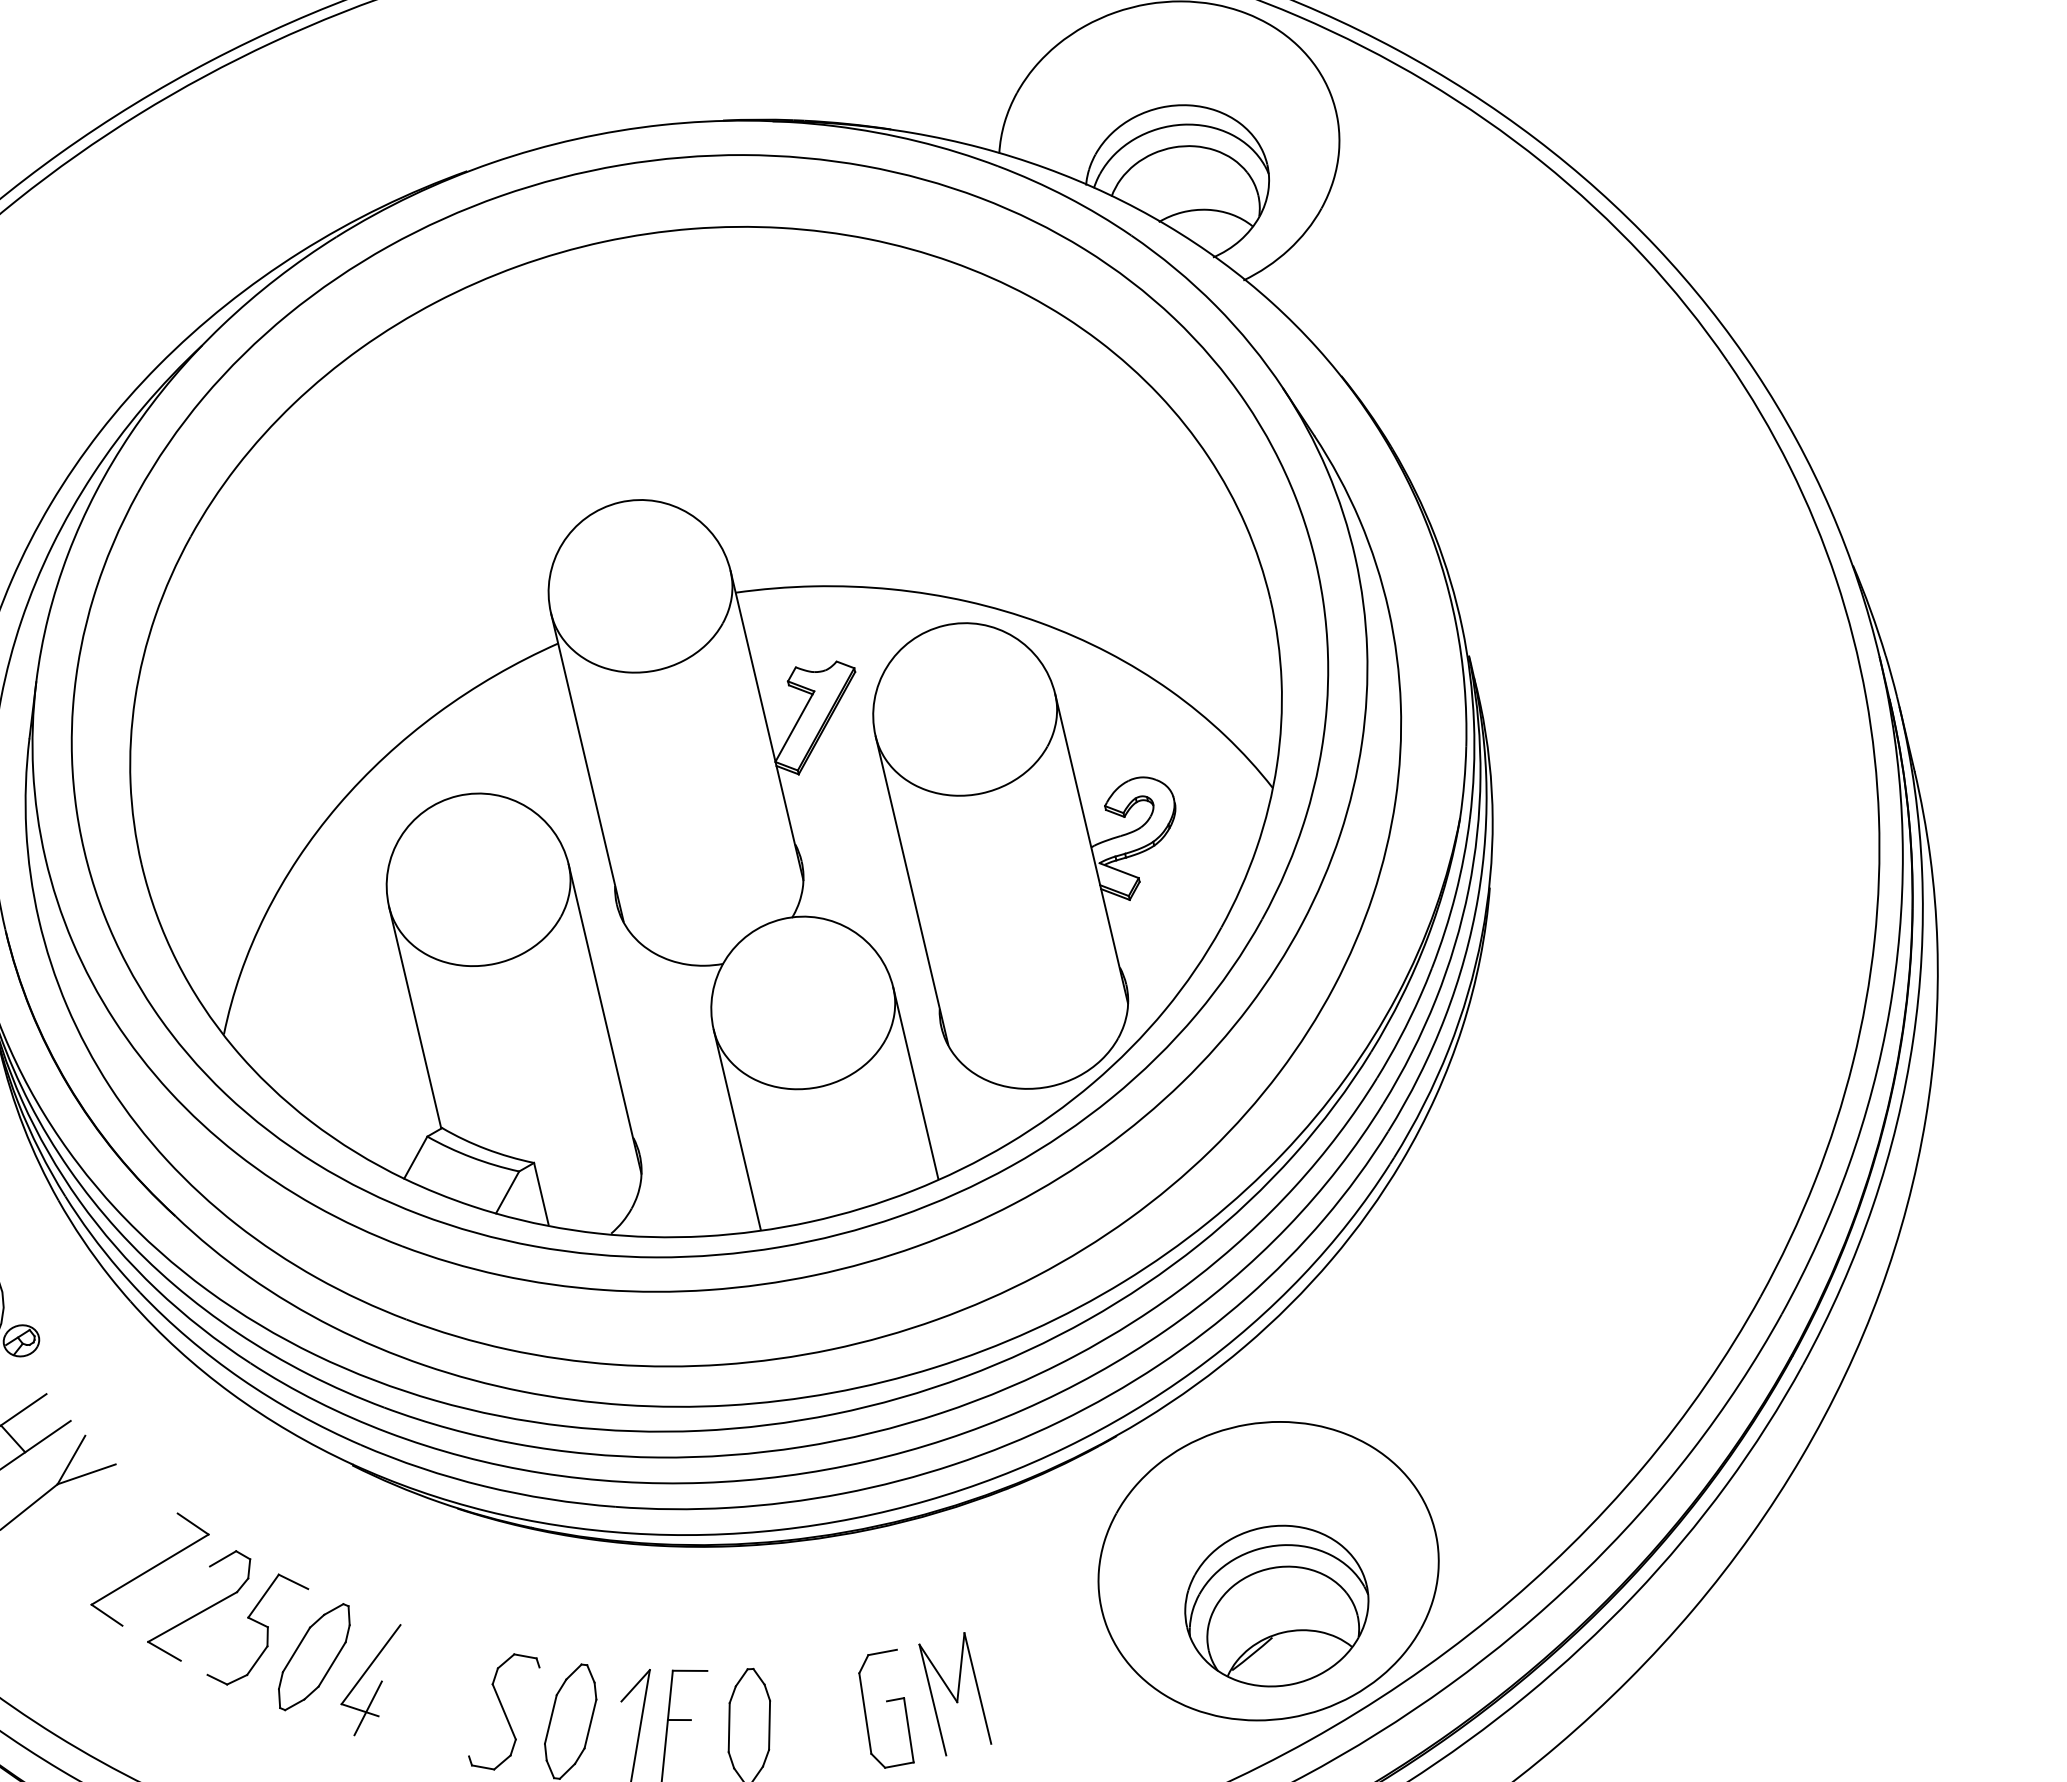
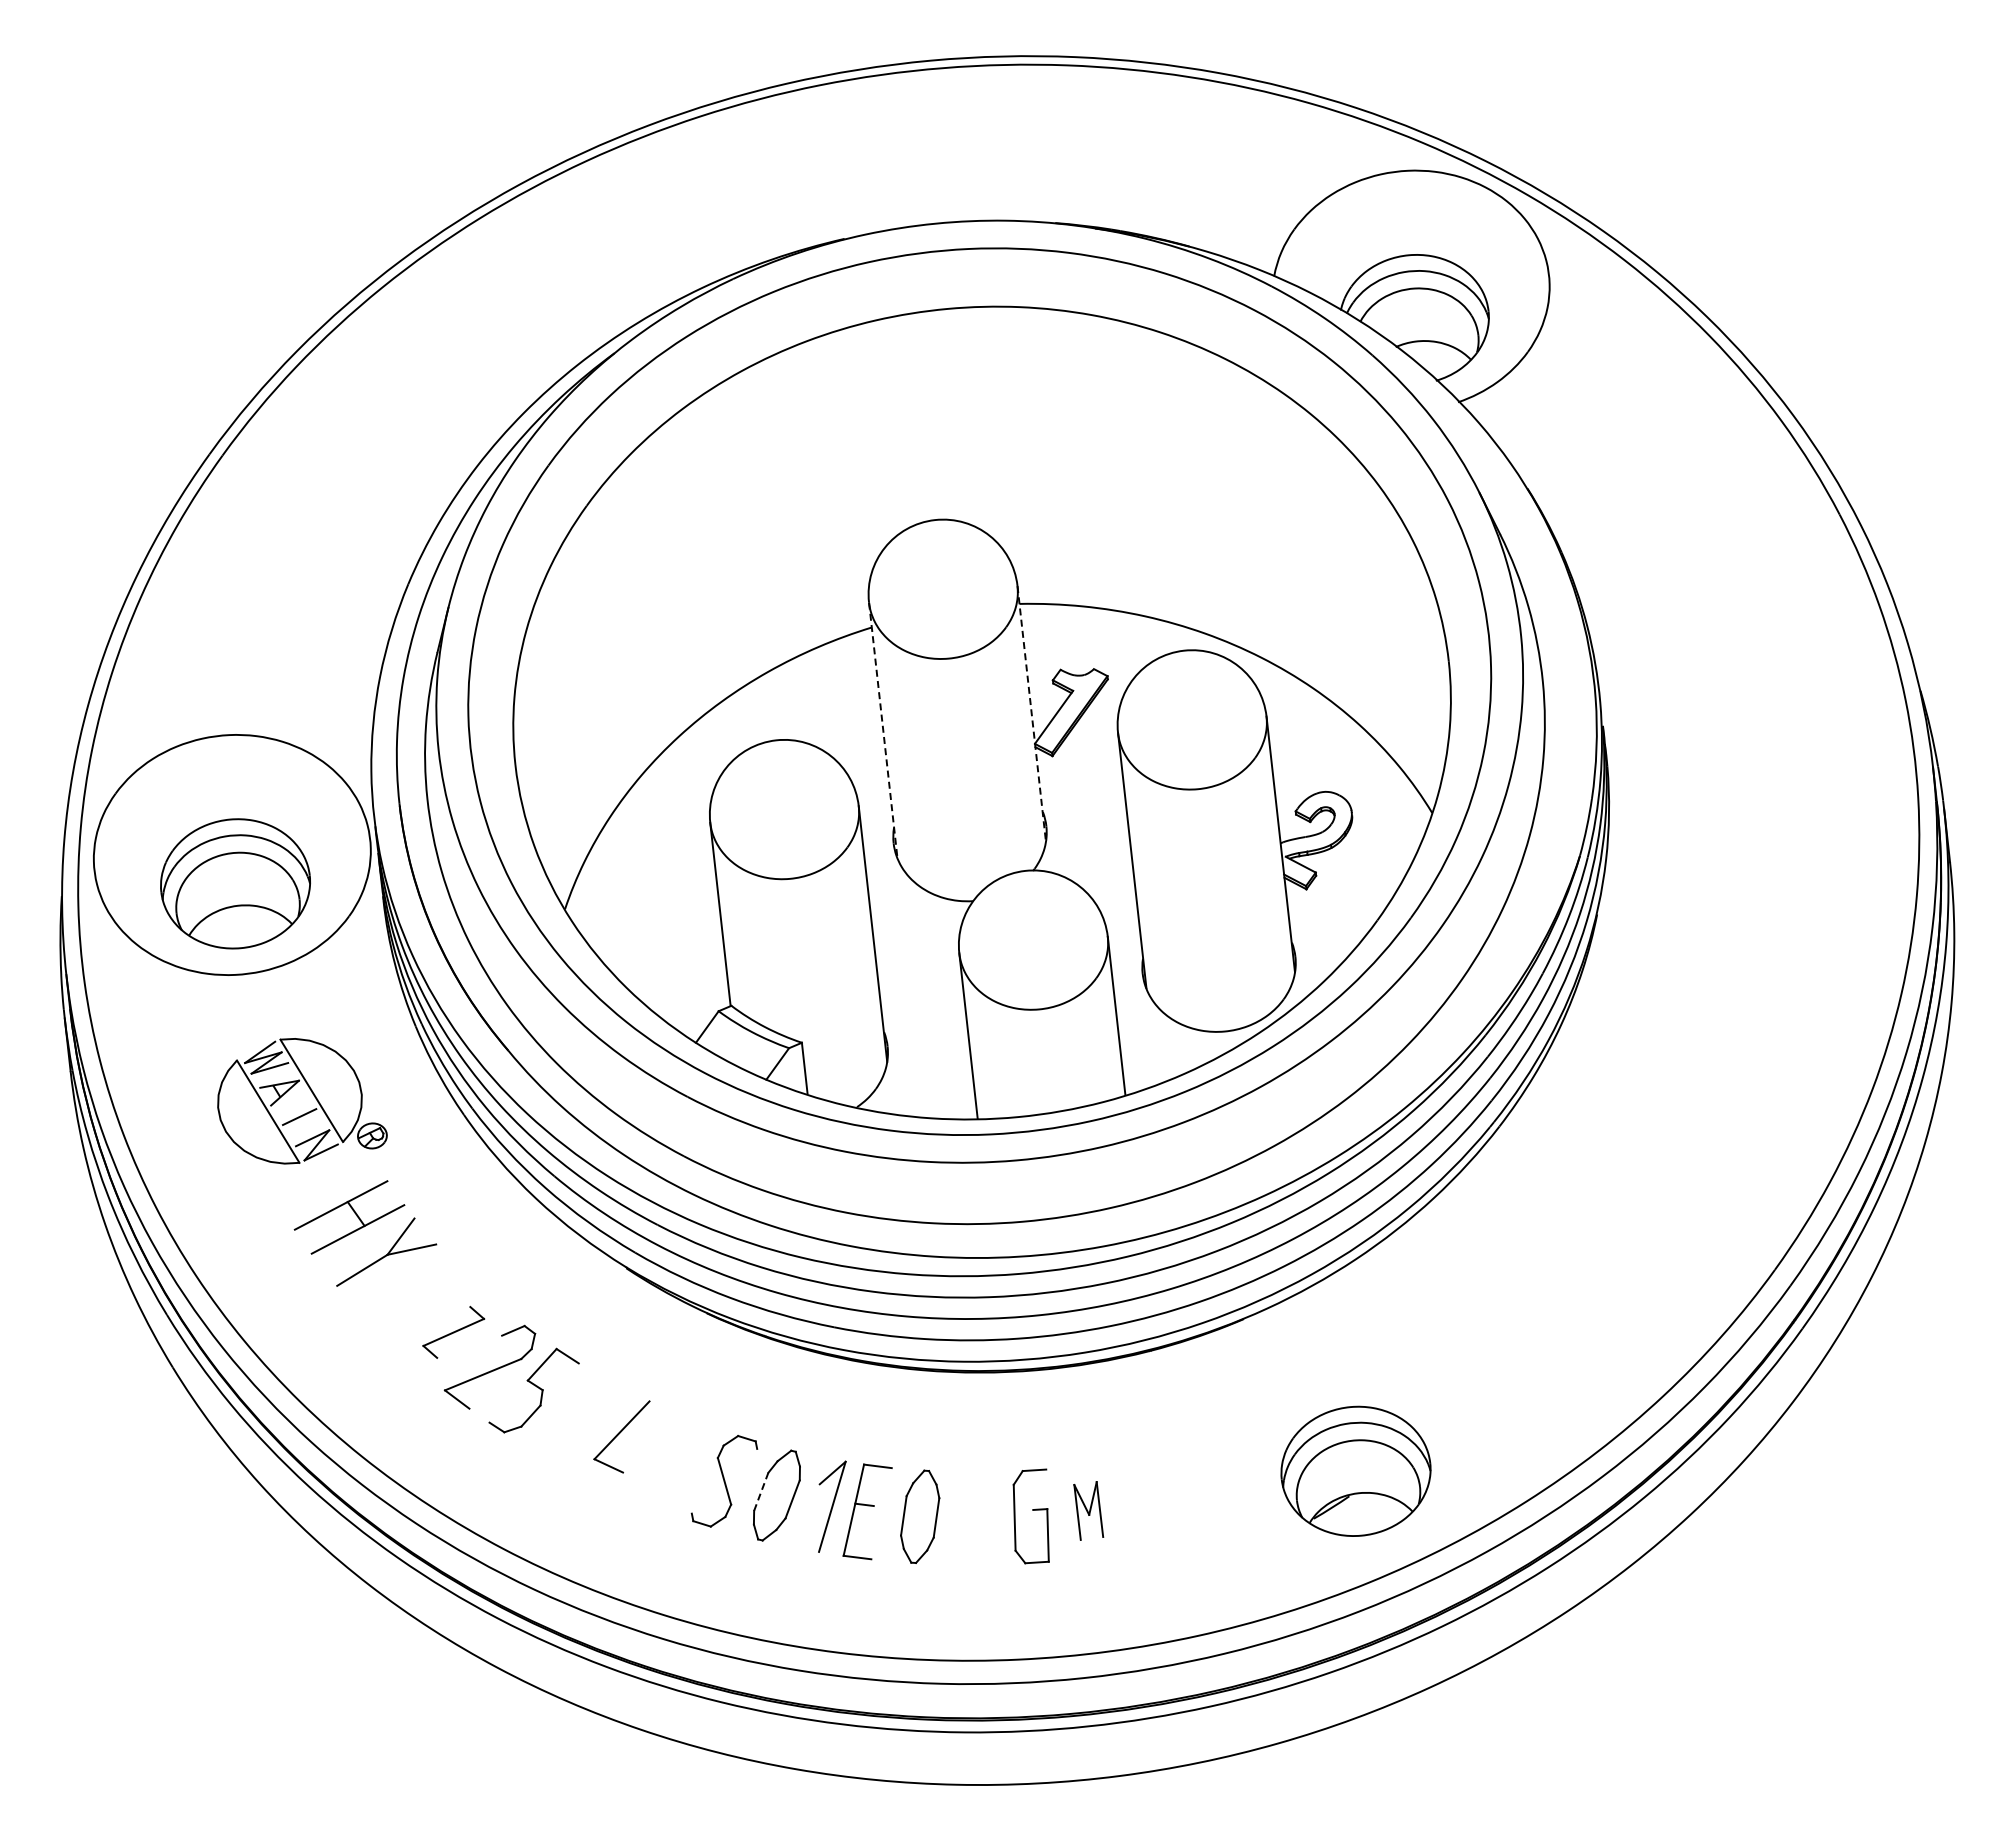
line: (766, 725) -> (1031, 713), solid -> dashed
line: (587, 768) -> (883, 730), solid -> dashed
part: (149, 1569) -> (453, 1332), size x0.6
part: (1268, 1571) -> (1352, 1442), removed
part: (313, 1656) -> (576, 1418), removed
part: (954, 1693) -> (1088, 1510), size x0.6
line: (368, 1707) -> (615, 1464), removed
line: (551, 1718) -> (761, 1491), solid -> dashed

